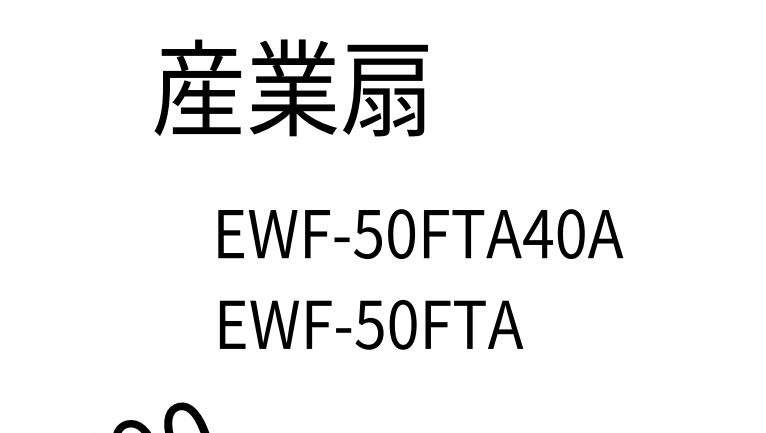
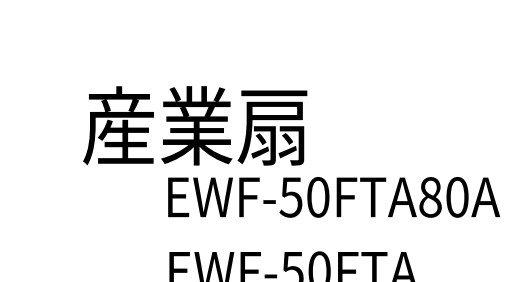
text: (290, 87) -> (194, 125), moved
text: (537, 233) -> (429, 196), EWF-50FTA40A -> EWF-50FTA80A

